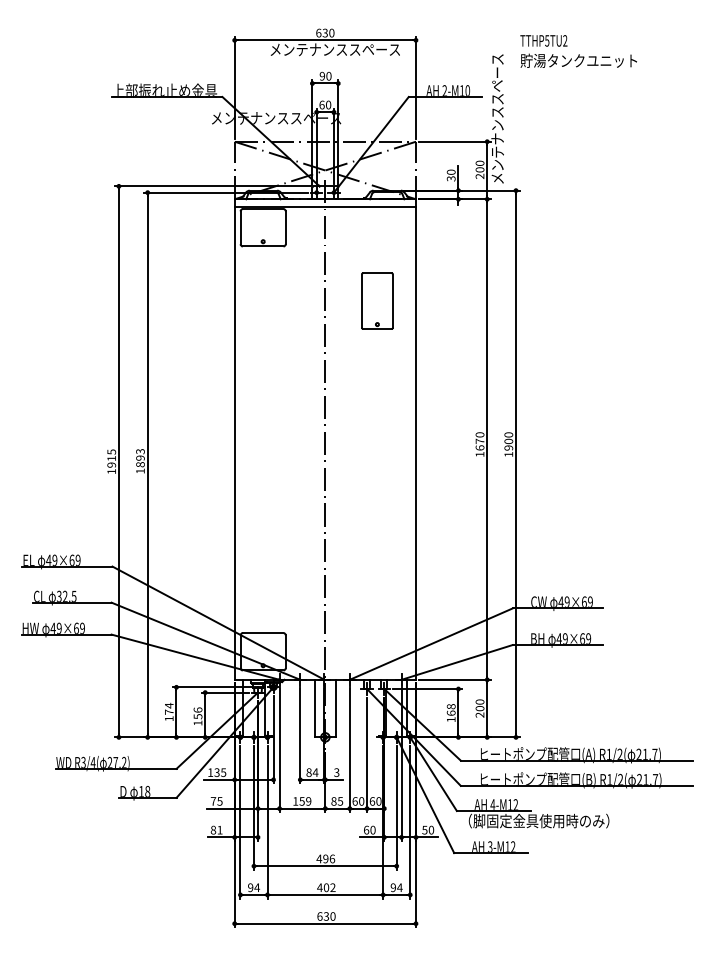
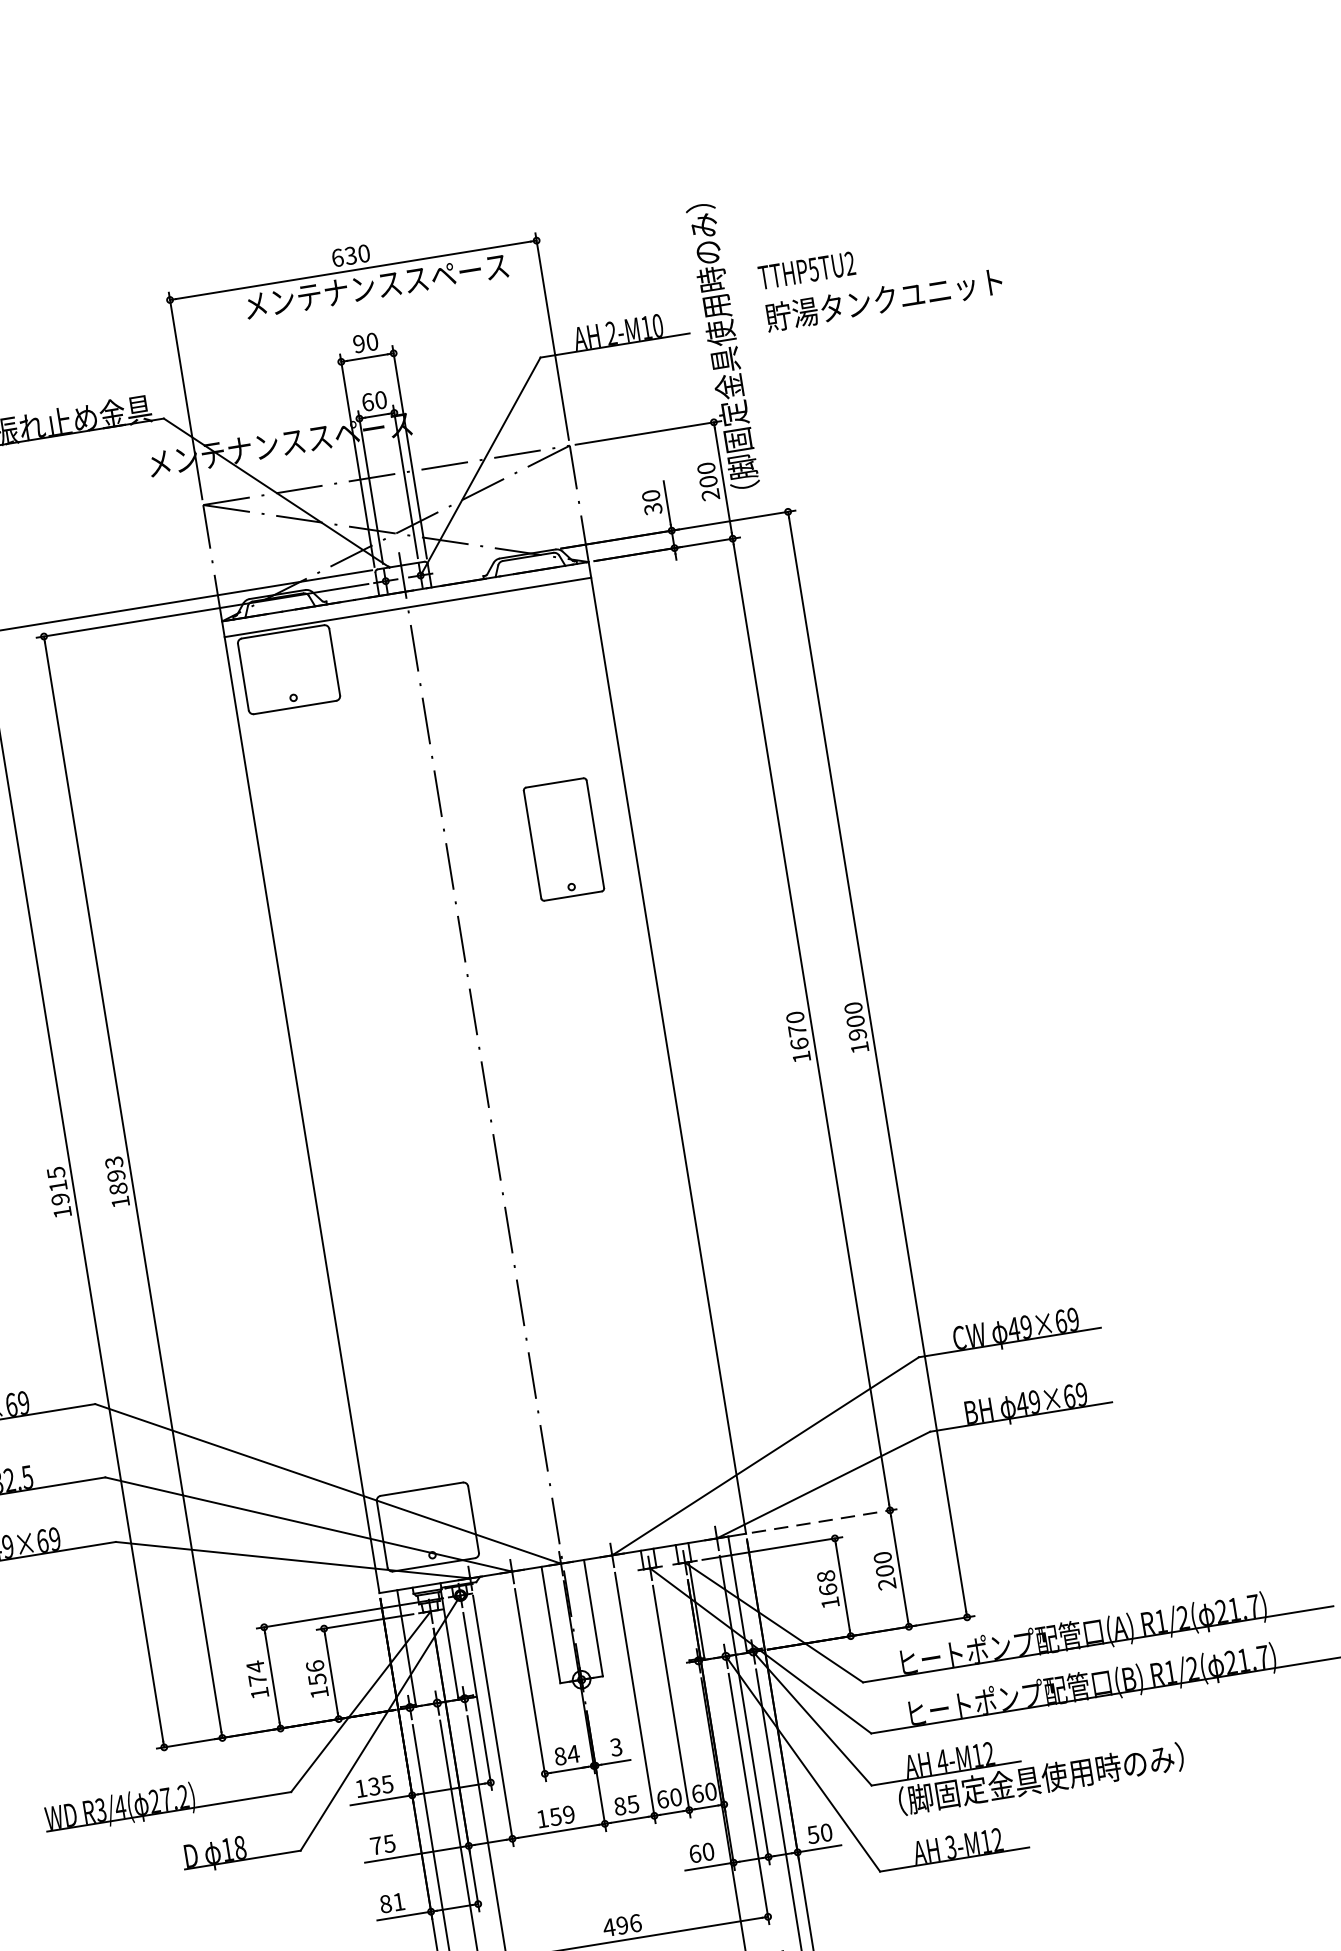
text: (578, 51) -> (880, 280), moved
text: (497, 109) -> (724, 353), メンテナンススペース -> （脚固定金具使用時のみ）
part: (377, 300) -> (563, 838), moved
line: (454, 679) -> (823, 1520), solid -> dashed

